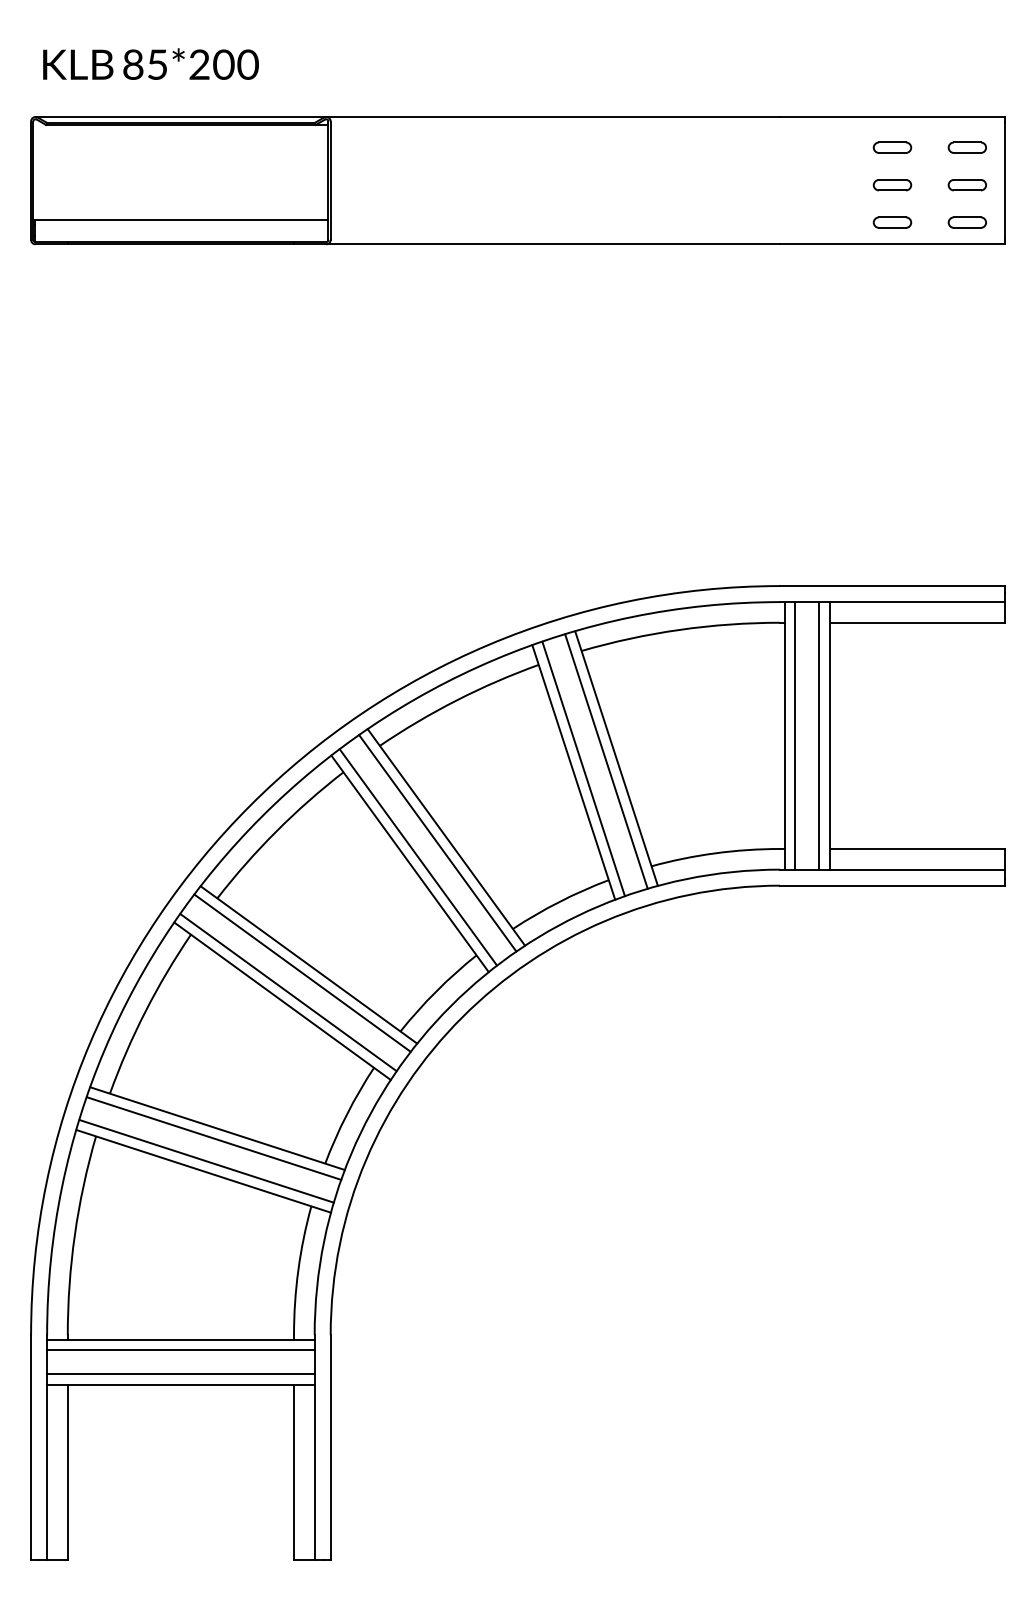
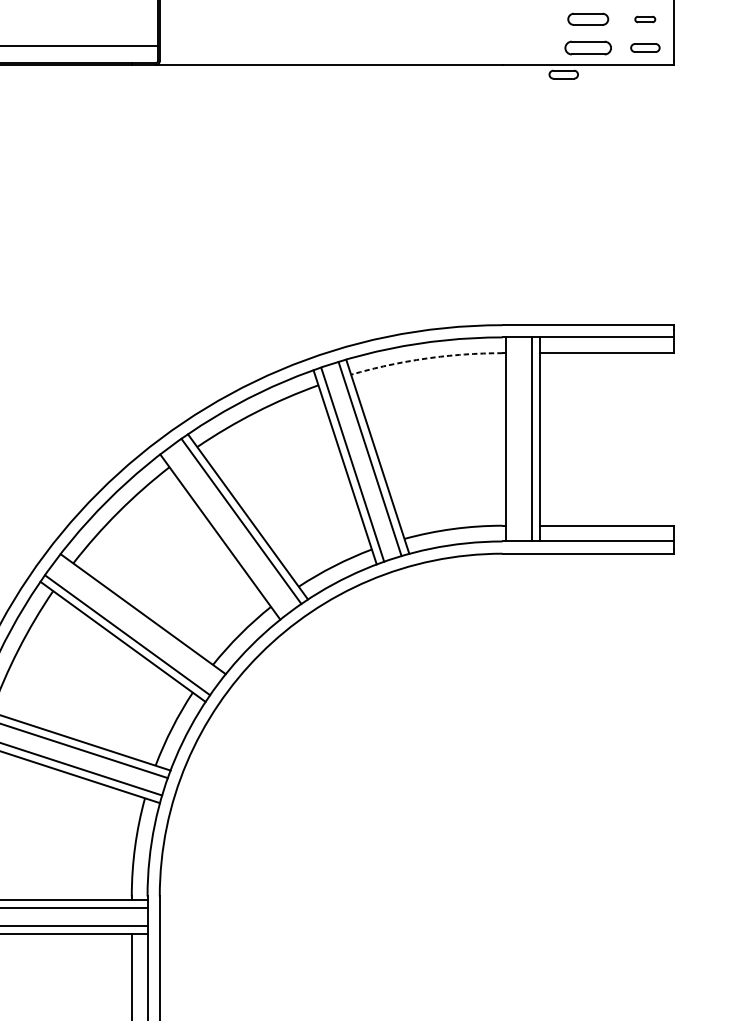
part: (892, 185) -> (588, 19), size x1.4
part: (966, 185) -> (644, 19), size x0.7
part: (892, 222) -> (588, 47), size x1.6
part: (859, 257) -> (563, 74), added
arc: (679, 629) -> (425, 358), solid -> dashed
line: (795, 735) -> (514, 439), removed
line: (418, 857) -> (226, 532), removed
line: (302, 972) -> (138, 619), removed

